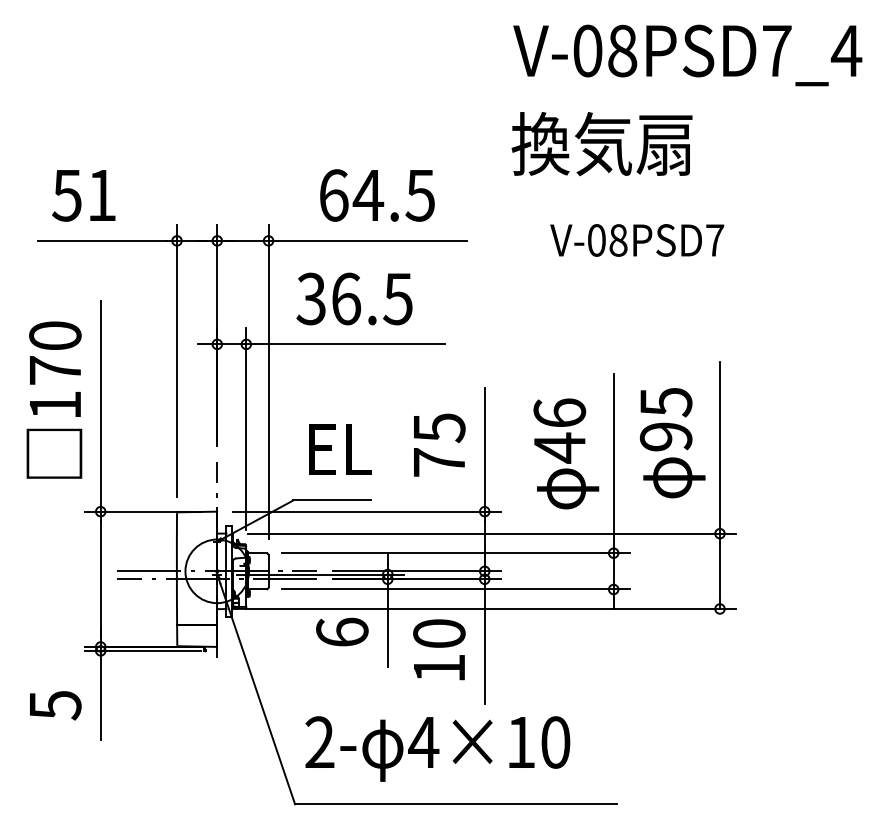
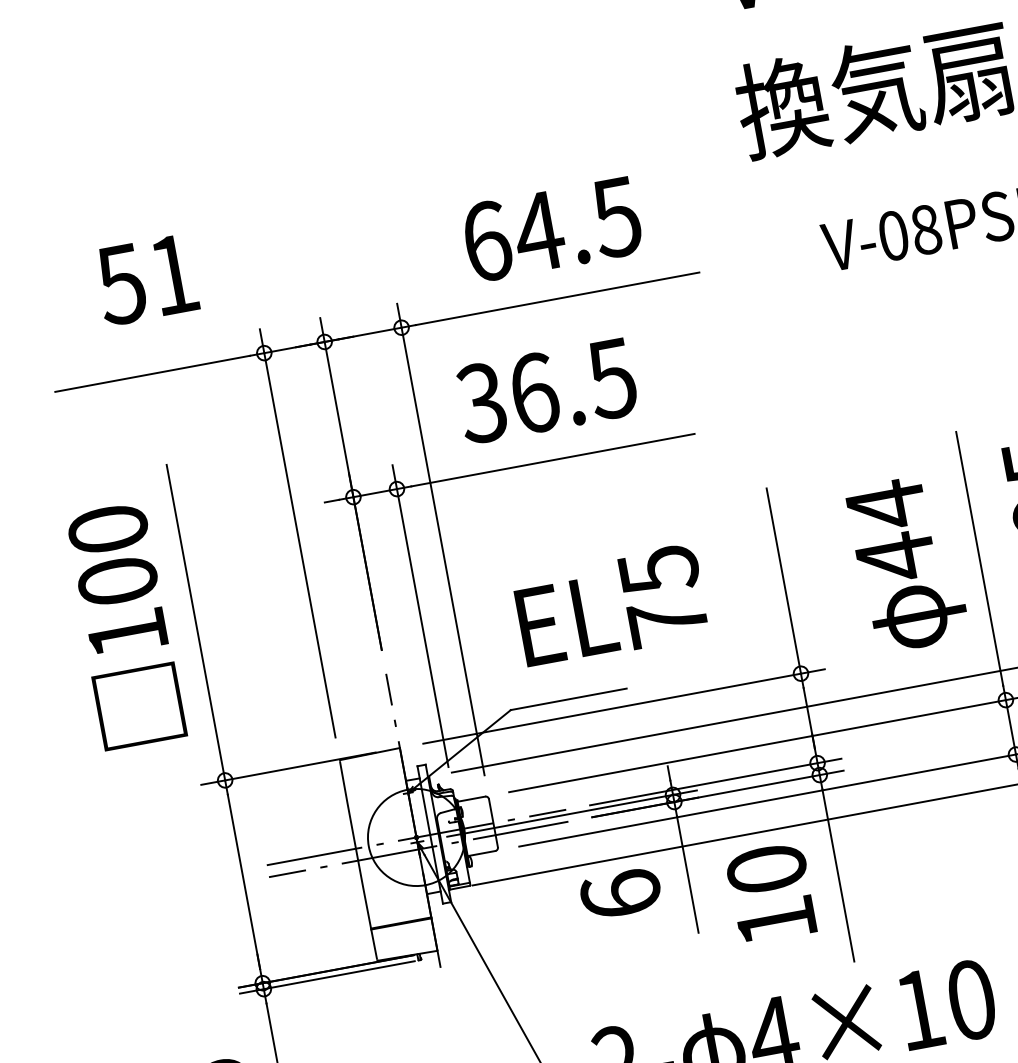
text: (83, 195) -> (145, 279), moved
text: (55, 370) -> (118, 581), 170 -> 100
text: (559, 413) -> (885, 505), 46 -> 44
text: (439, 444) -> (663, 594), moved

